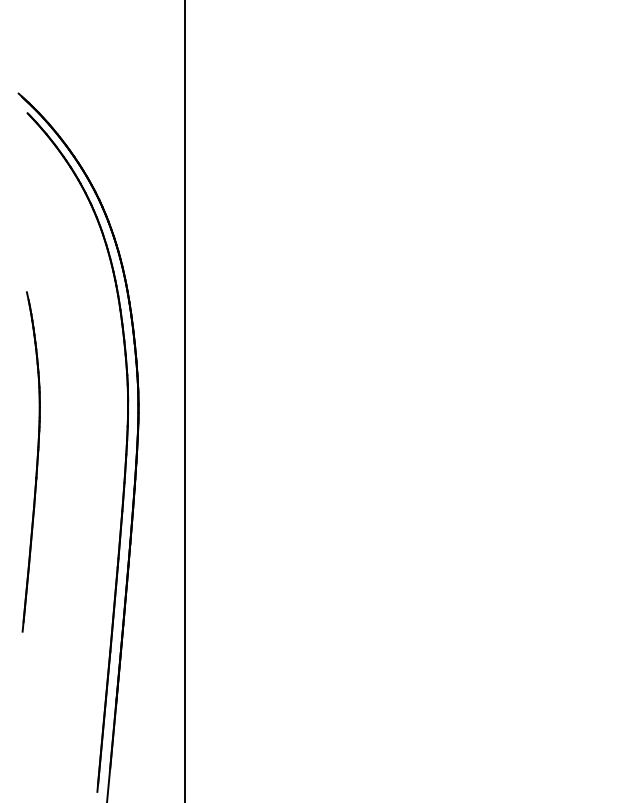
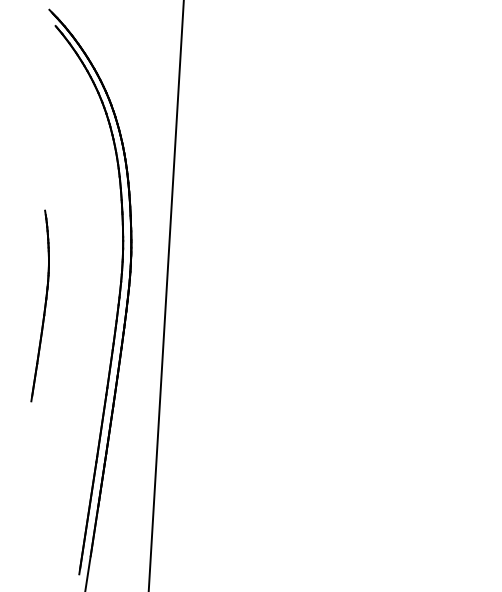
part: (30, 461) -> (41, 305), size x0.7

